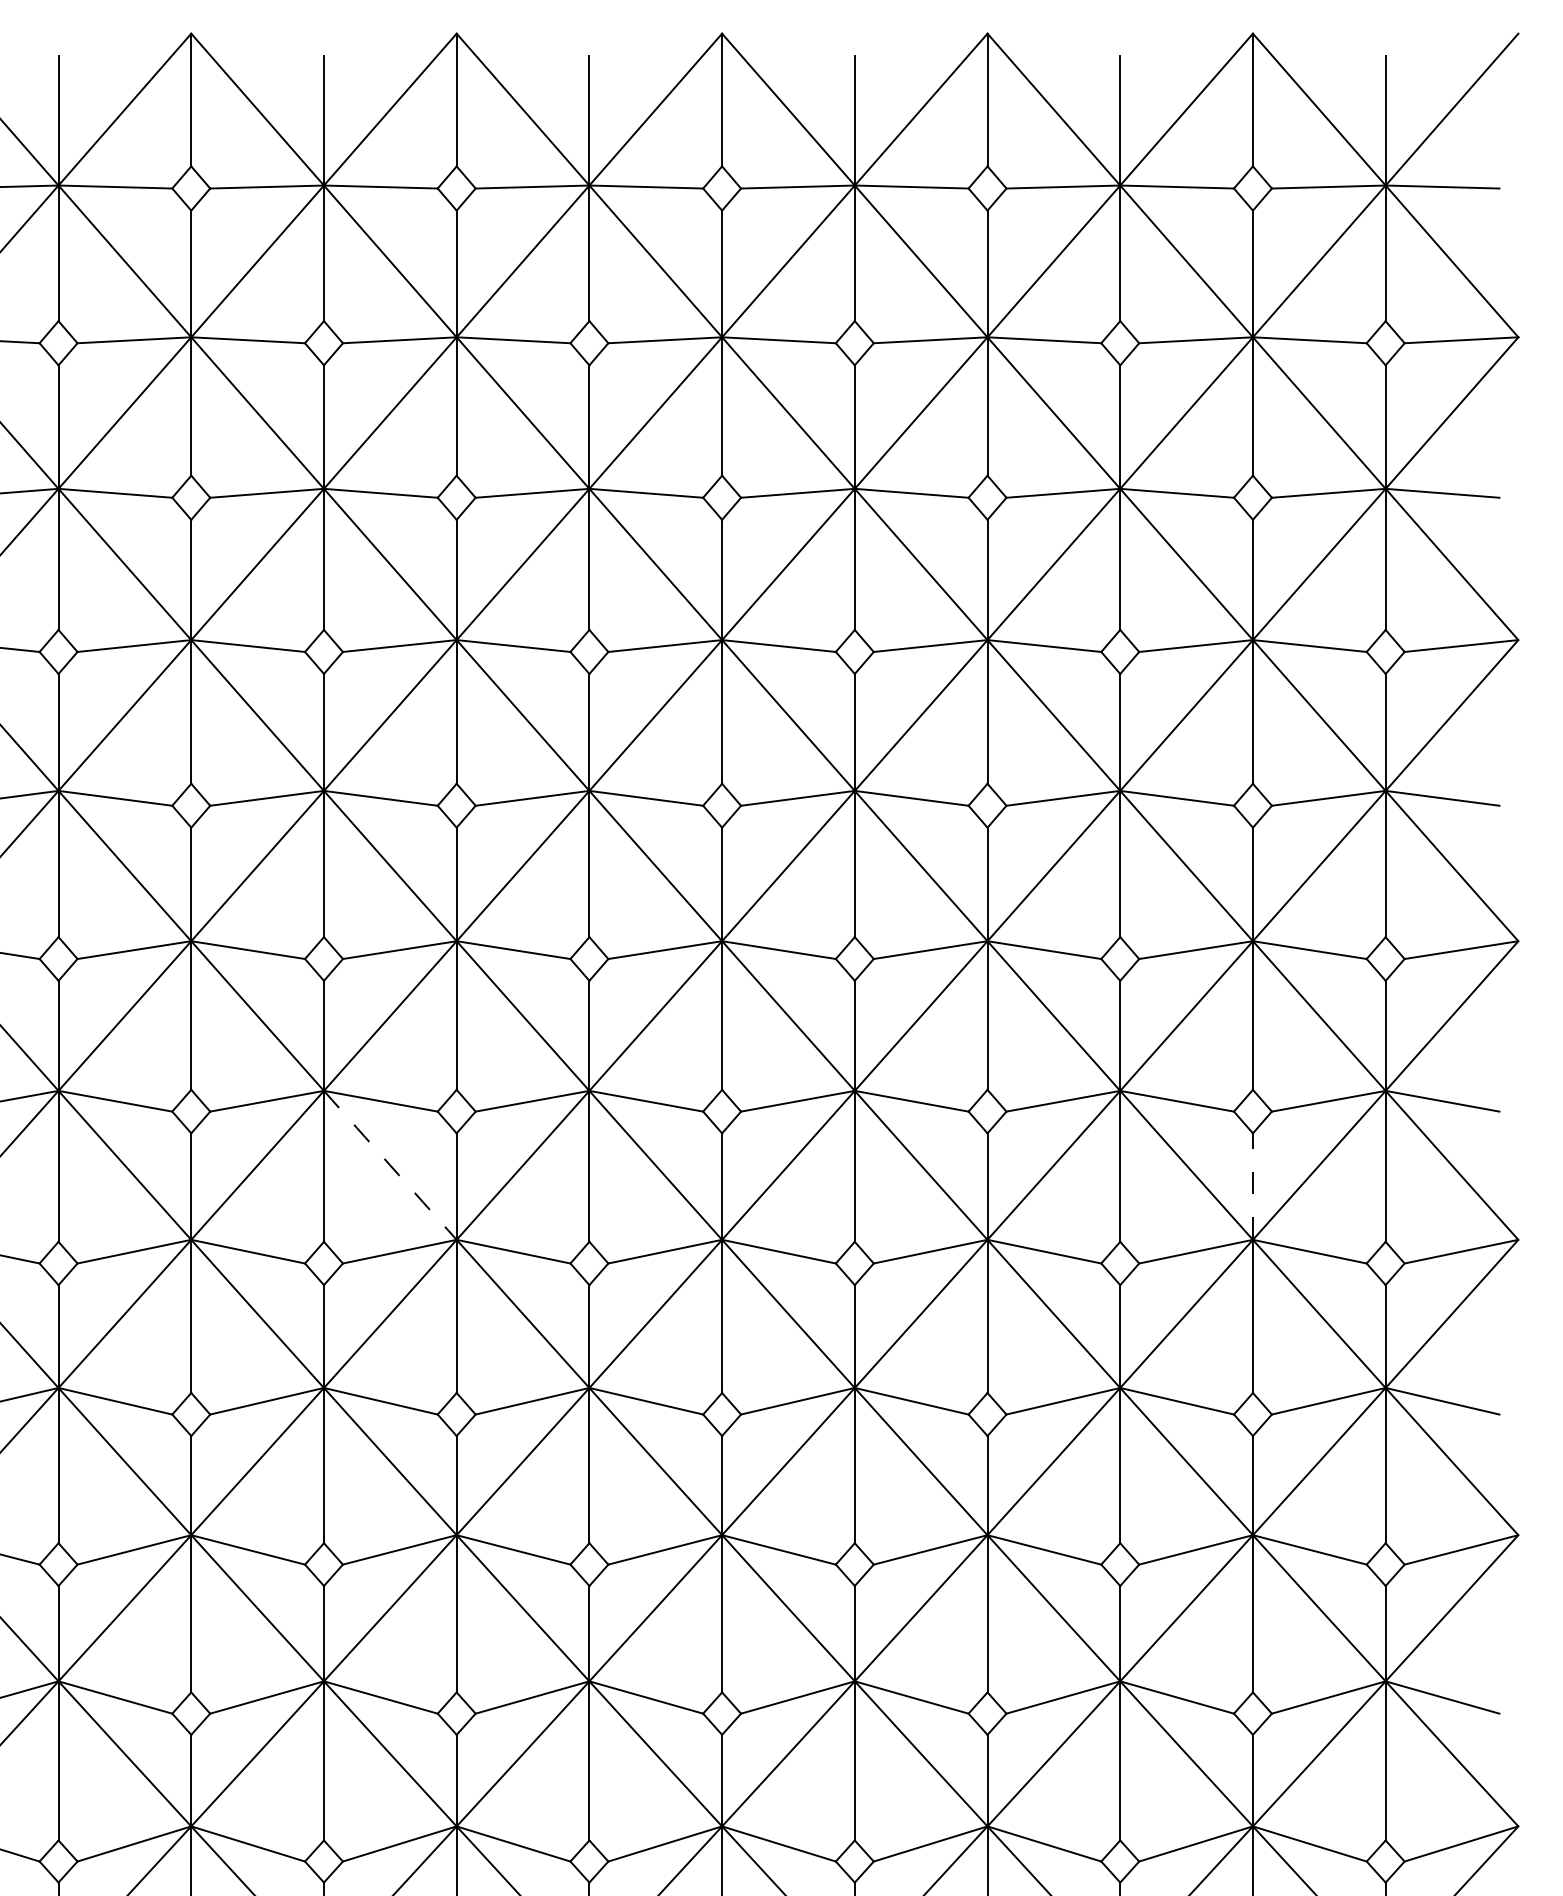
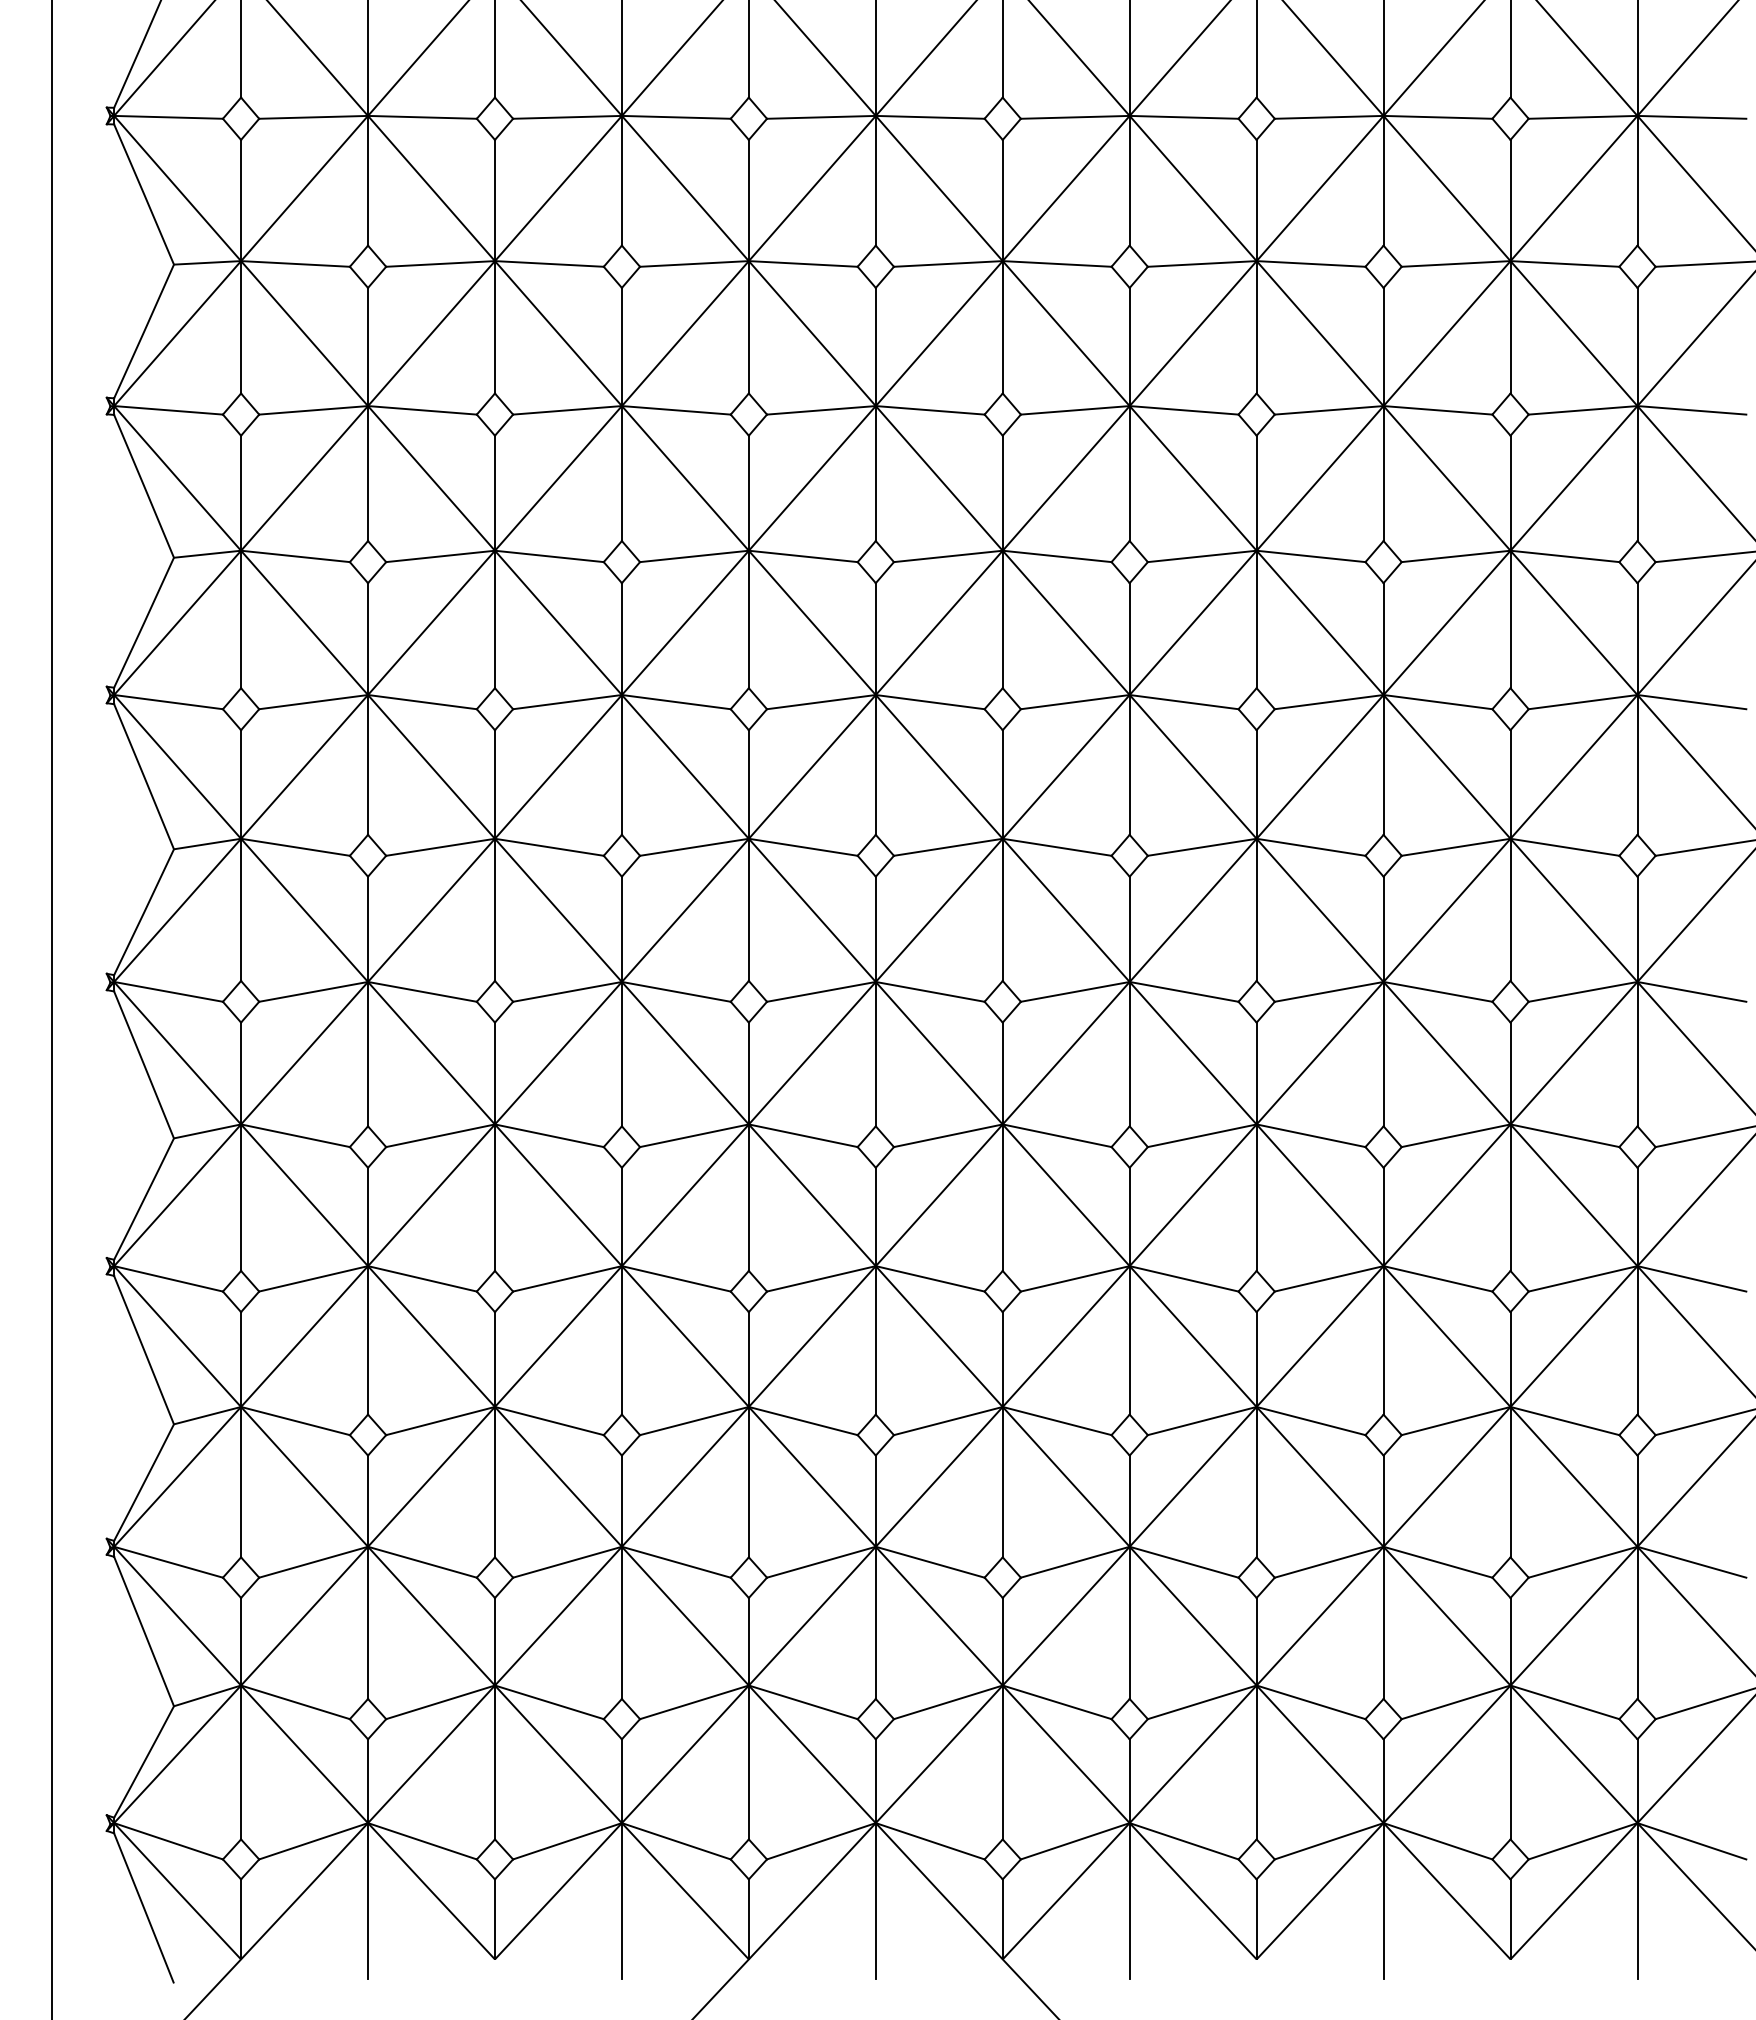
arc: (390, 1165) -> (685, 1053), dashed -> solid
line: (1252, 1186) -> (1510, 1073), dashed -> solid

